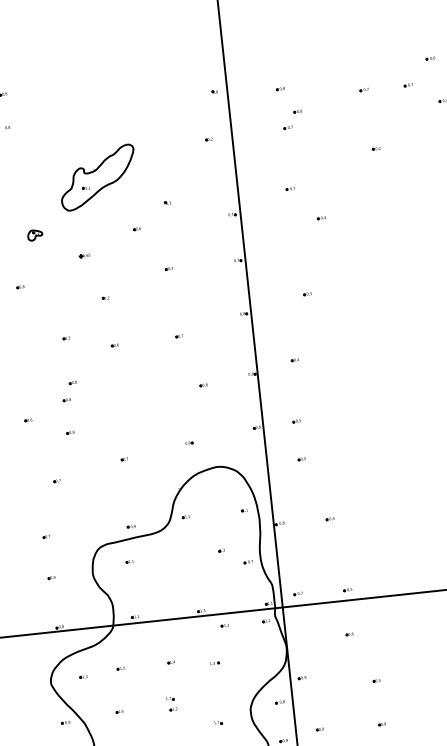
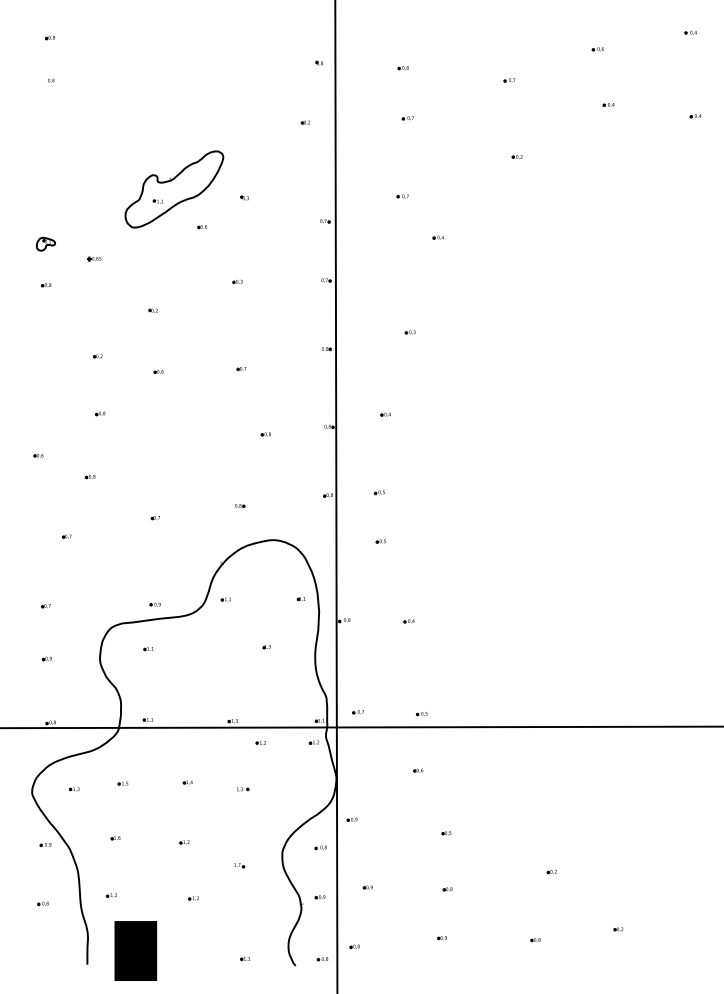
part: (408, 85) -> (566, 80), removed
part: (297, 111) -> (421, 99), removed
part: (98, 177) -> (174, 189), moved
part: (34, 234) -> (45, 243), moved
part: (85, 255) -> (94, 258), moved
part: (66, 400) -> (89, 435), removed
part: (247, 562) -> (298, 665), removed
part: (170, 698) -> (181, 828), removed

